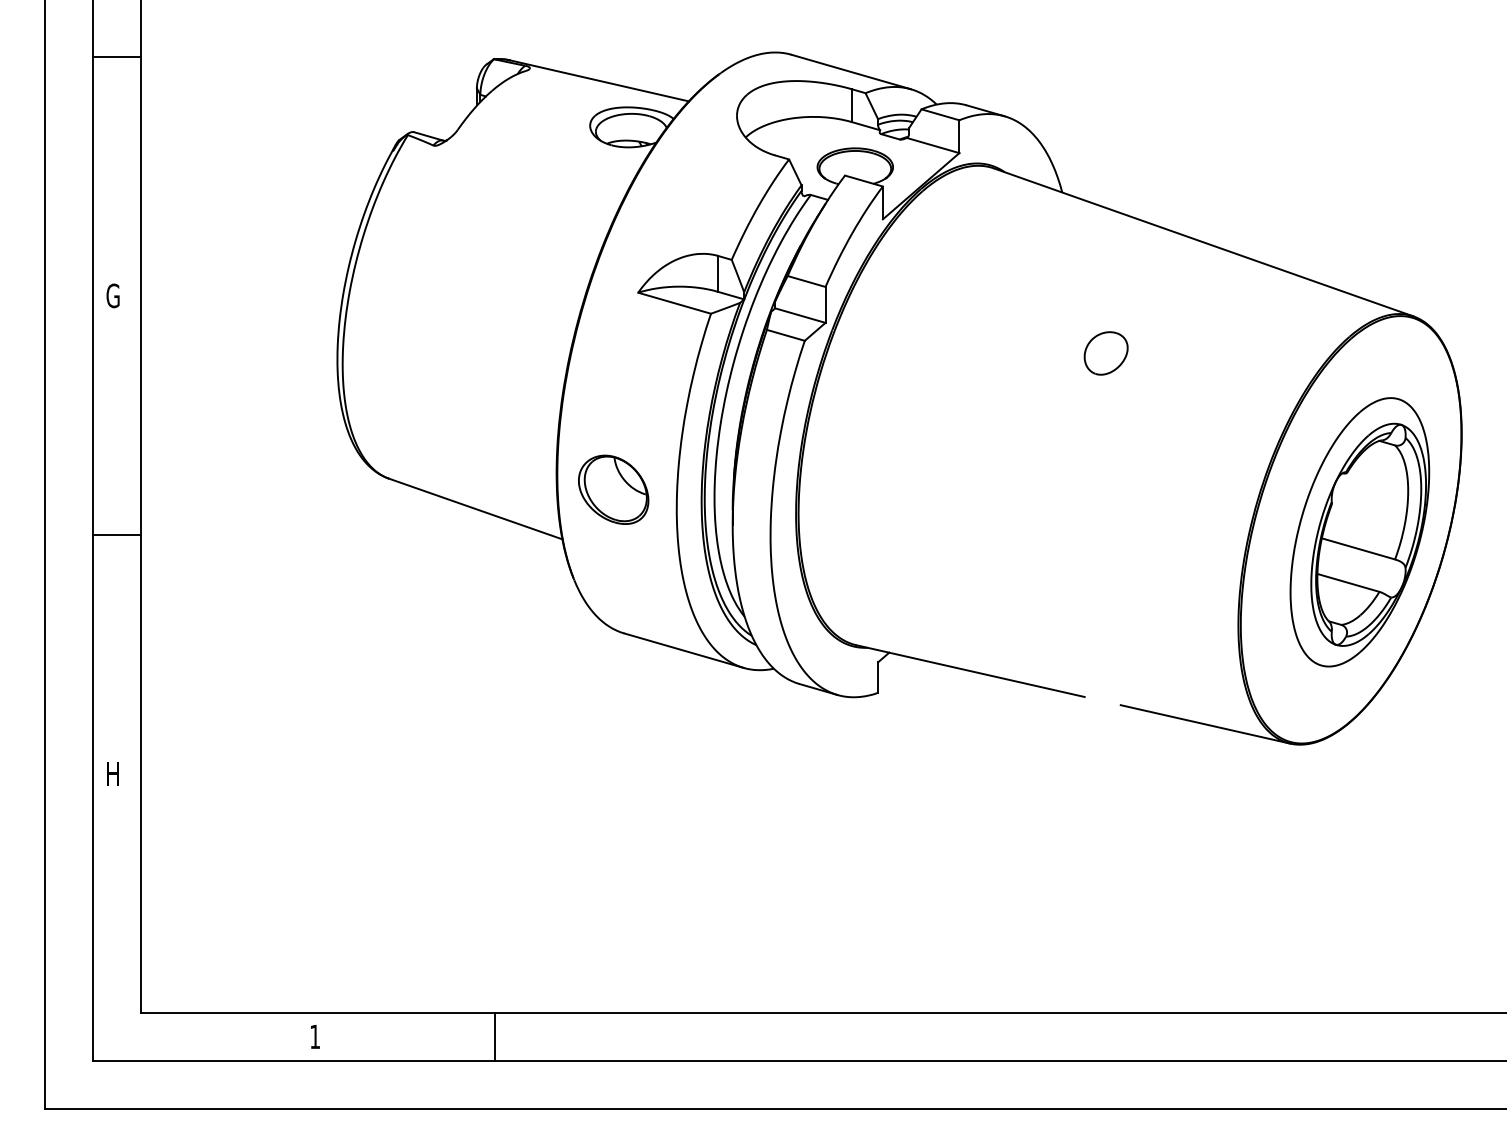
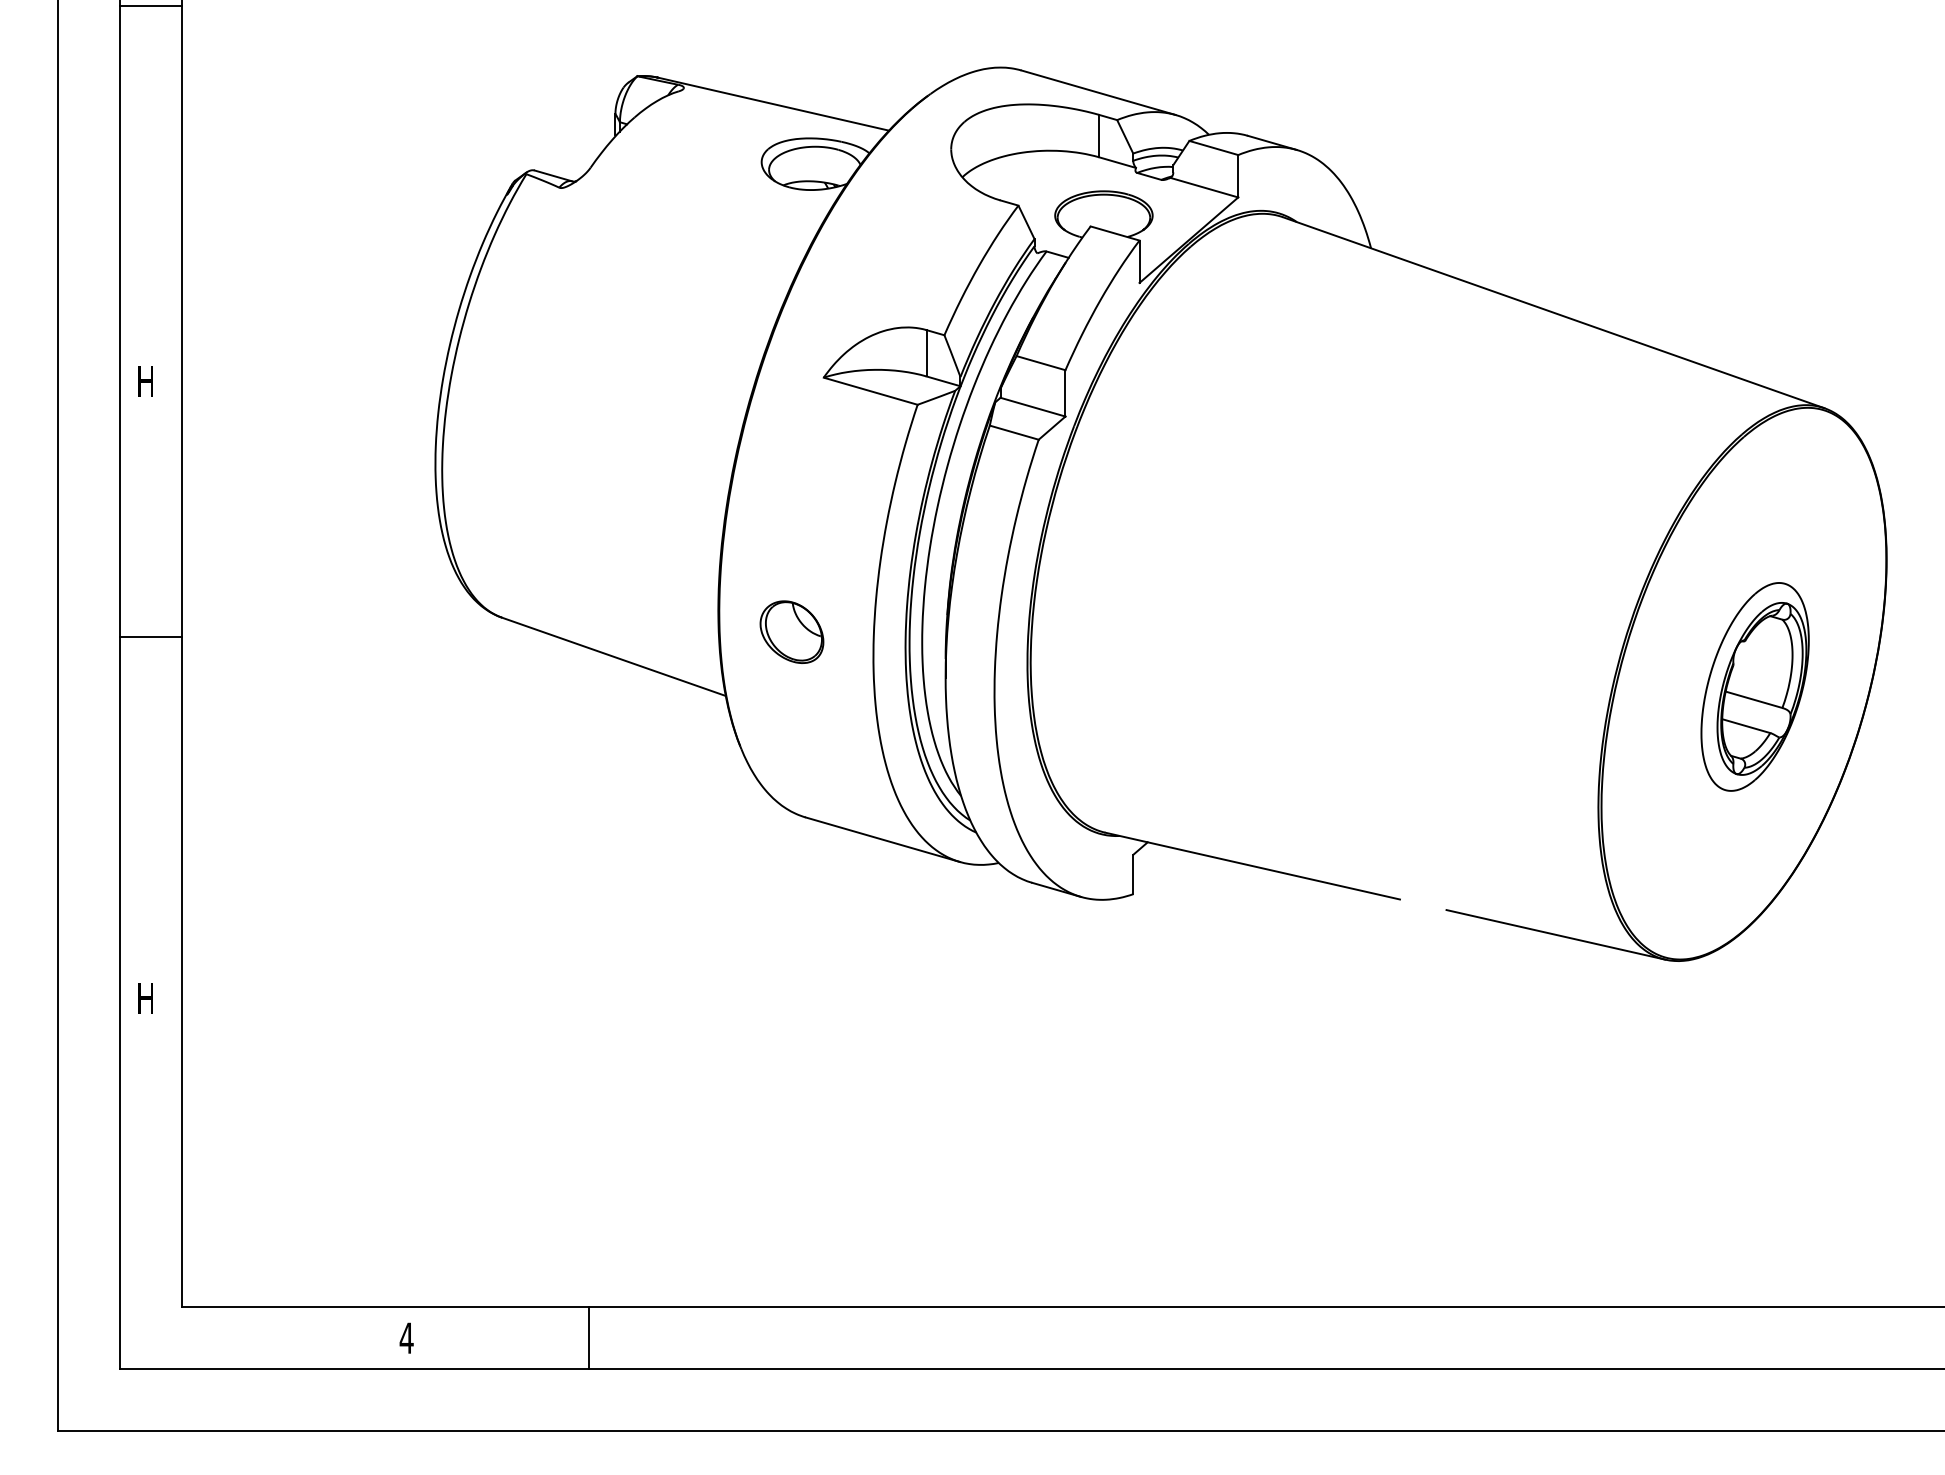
line: (116, 57) -> (150, 6), moved
text: (112, 295) -> (145, 381), G -> H
part: (1105, 353) -> (1427, 455), removed
part: (613, 490) -> (791, 632), size x0.7
part: (1359, 531) -> (1754, 686), size x0.6
line: (116, 535) -> (150, 637), moved
text: (315, 1036) -> (406, 1337), 1 -> 4
line: (494, 1037) -> (589, 1338), moved

